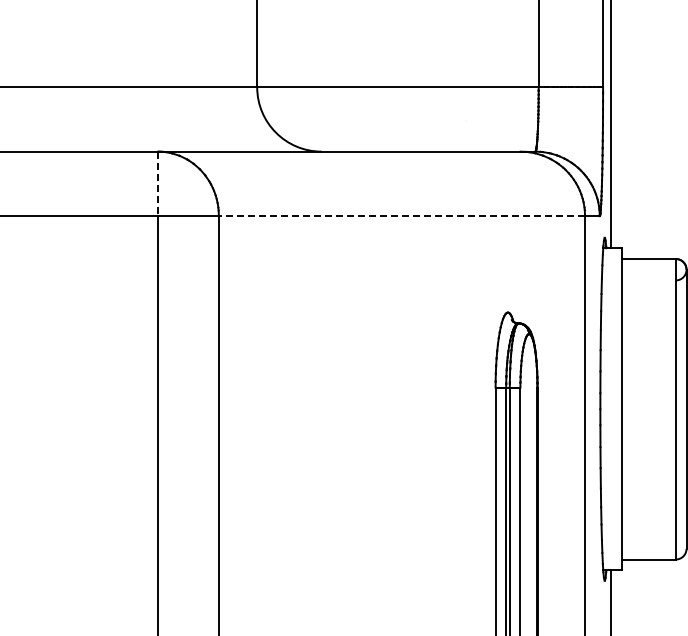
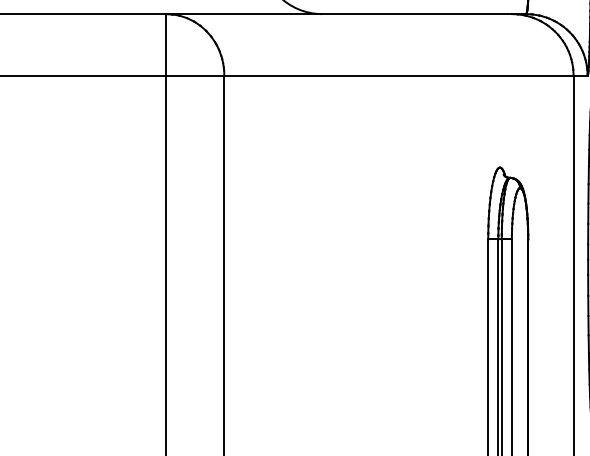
line: (158, 184) -> (166, 45), dashed -> solid
line: (401, 216) -> (398, 75), dashed -> solid

